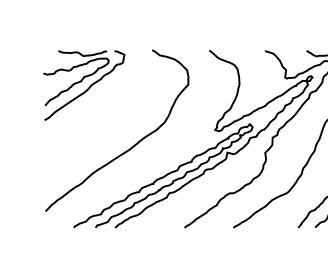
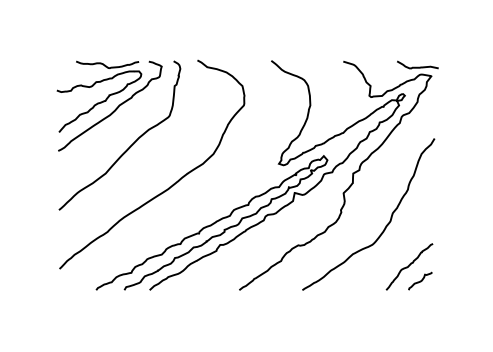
curve: (100, 115) -> (130, 145), added

